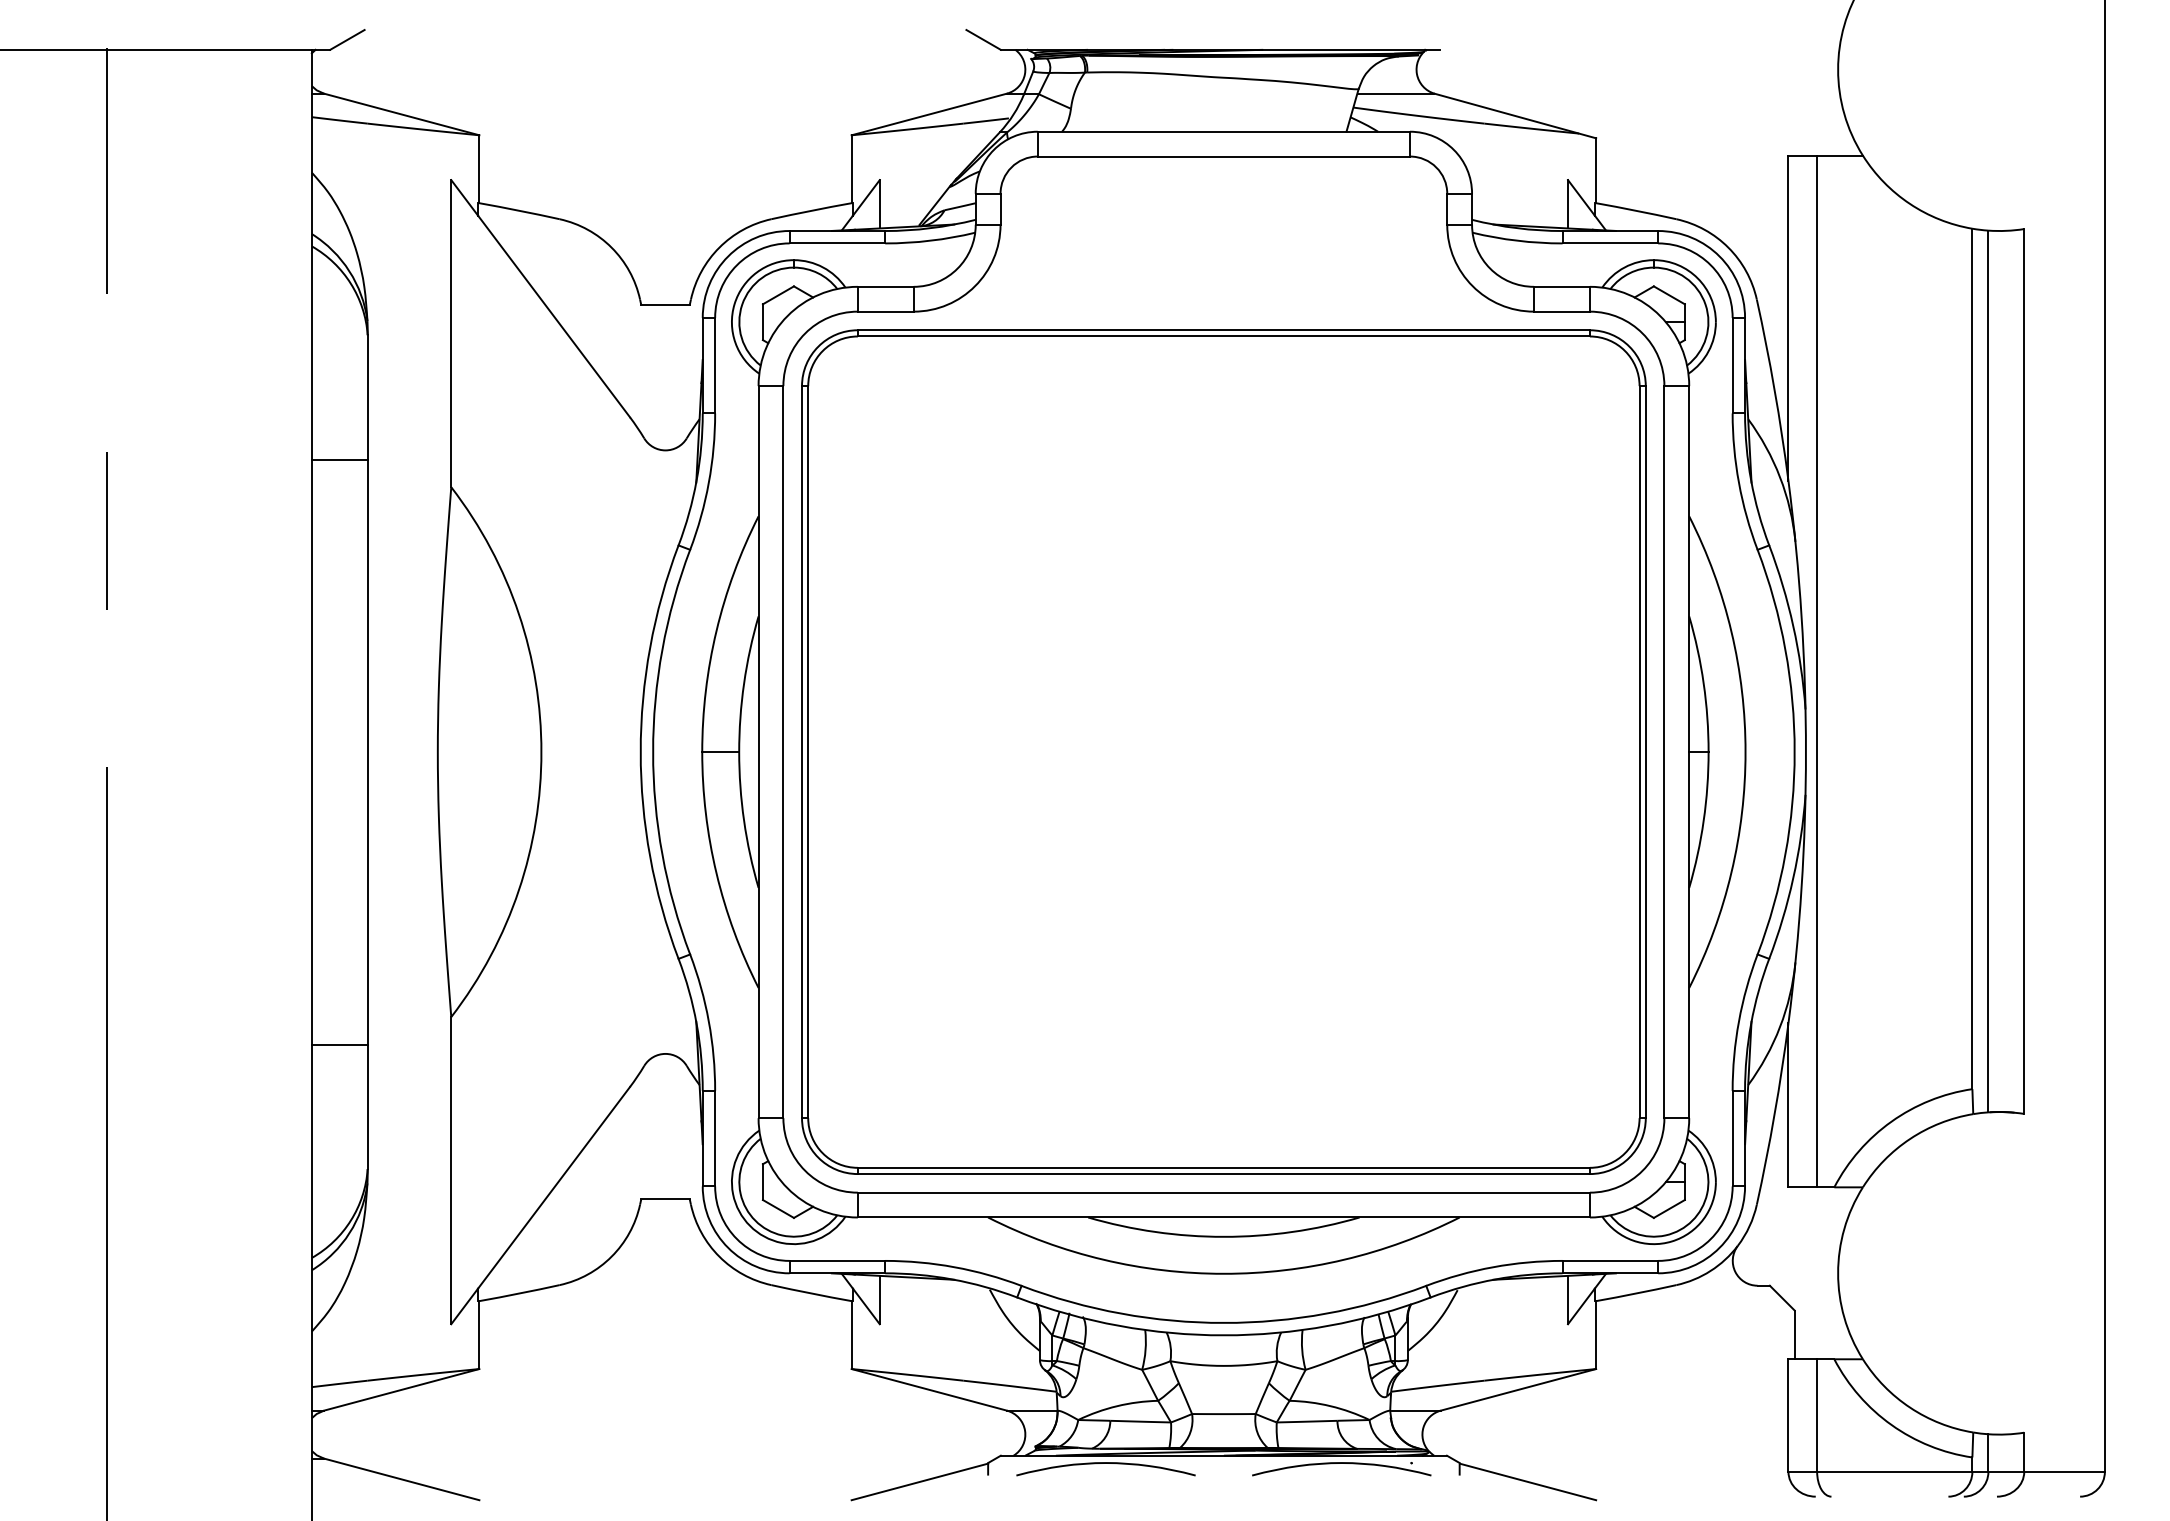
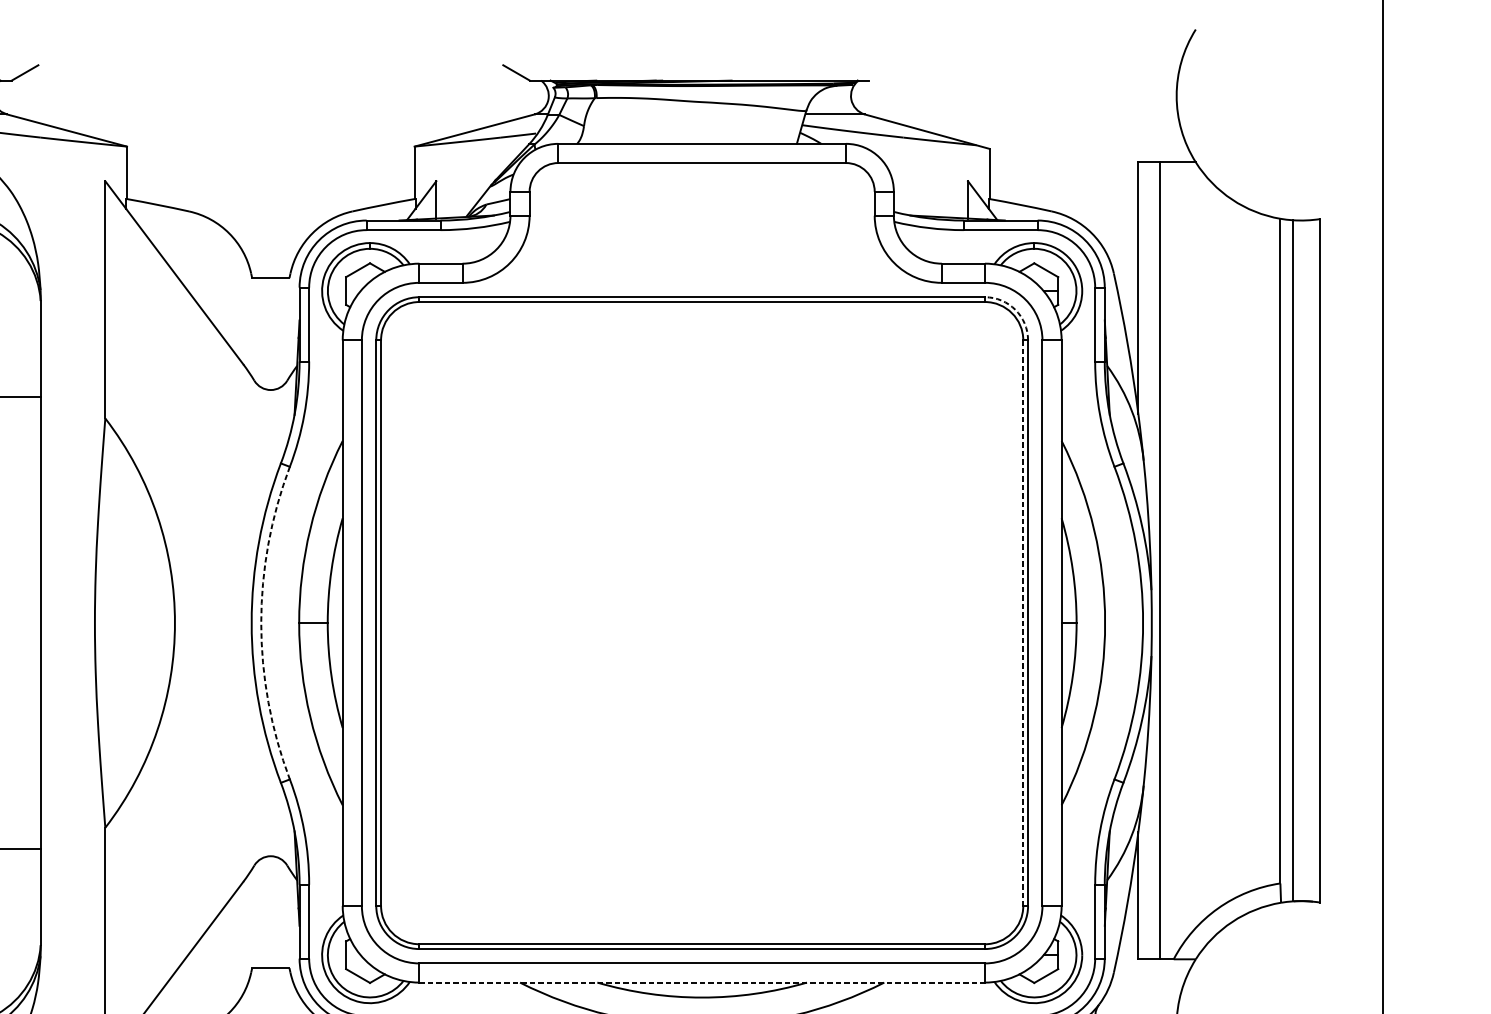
arc: (1629, 346) -> (1015, 309), solid -> dashed
arc: (653, 752) -> (261, 623), solid -> dashed
line: (1639, 752) -> (1023, 623), solid -> dashed
line: (1224, 1217) -> (702, 982), solid -> dashed

